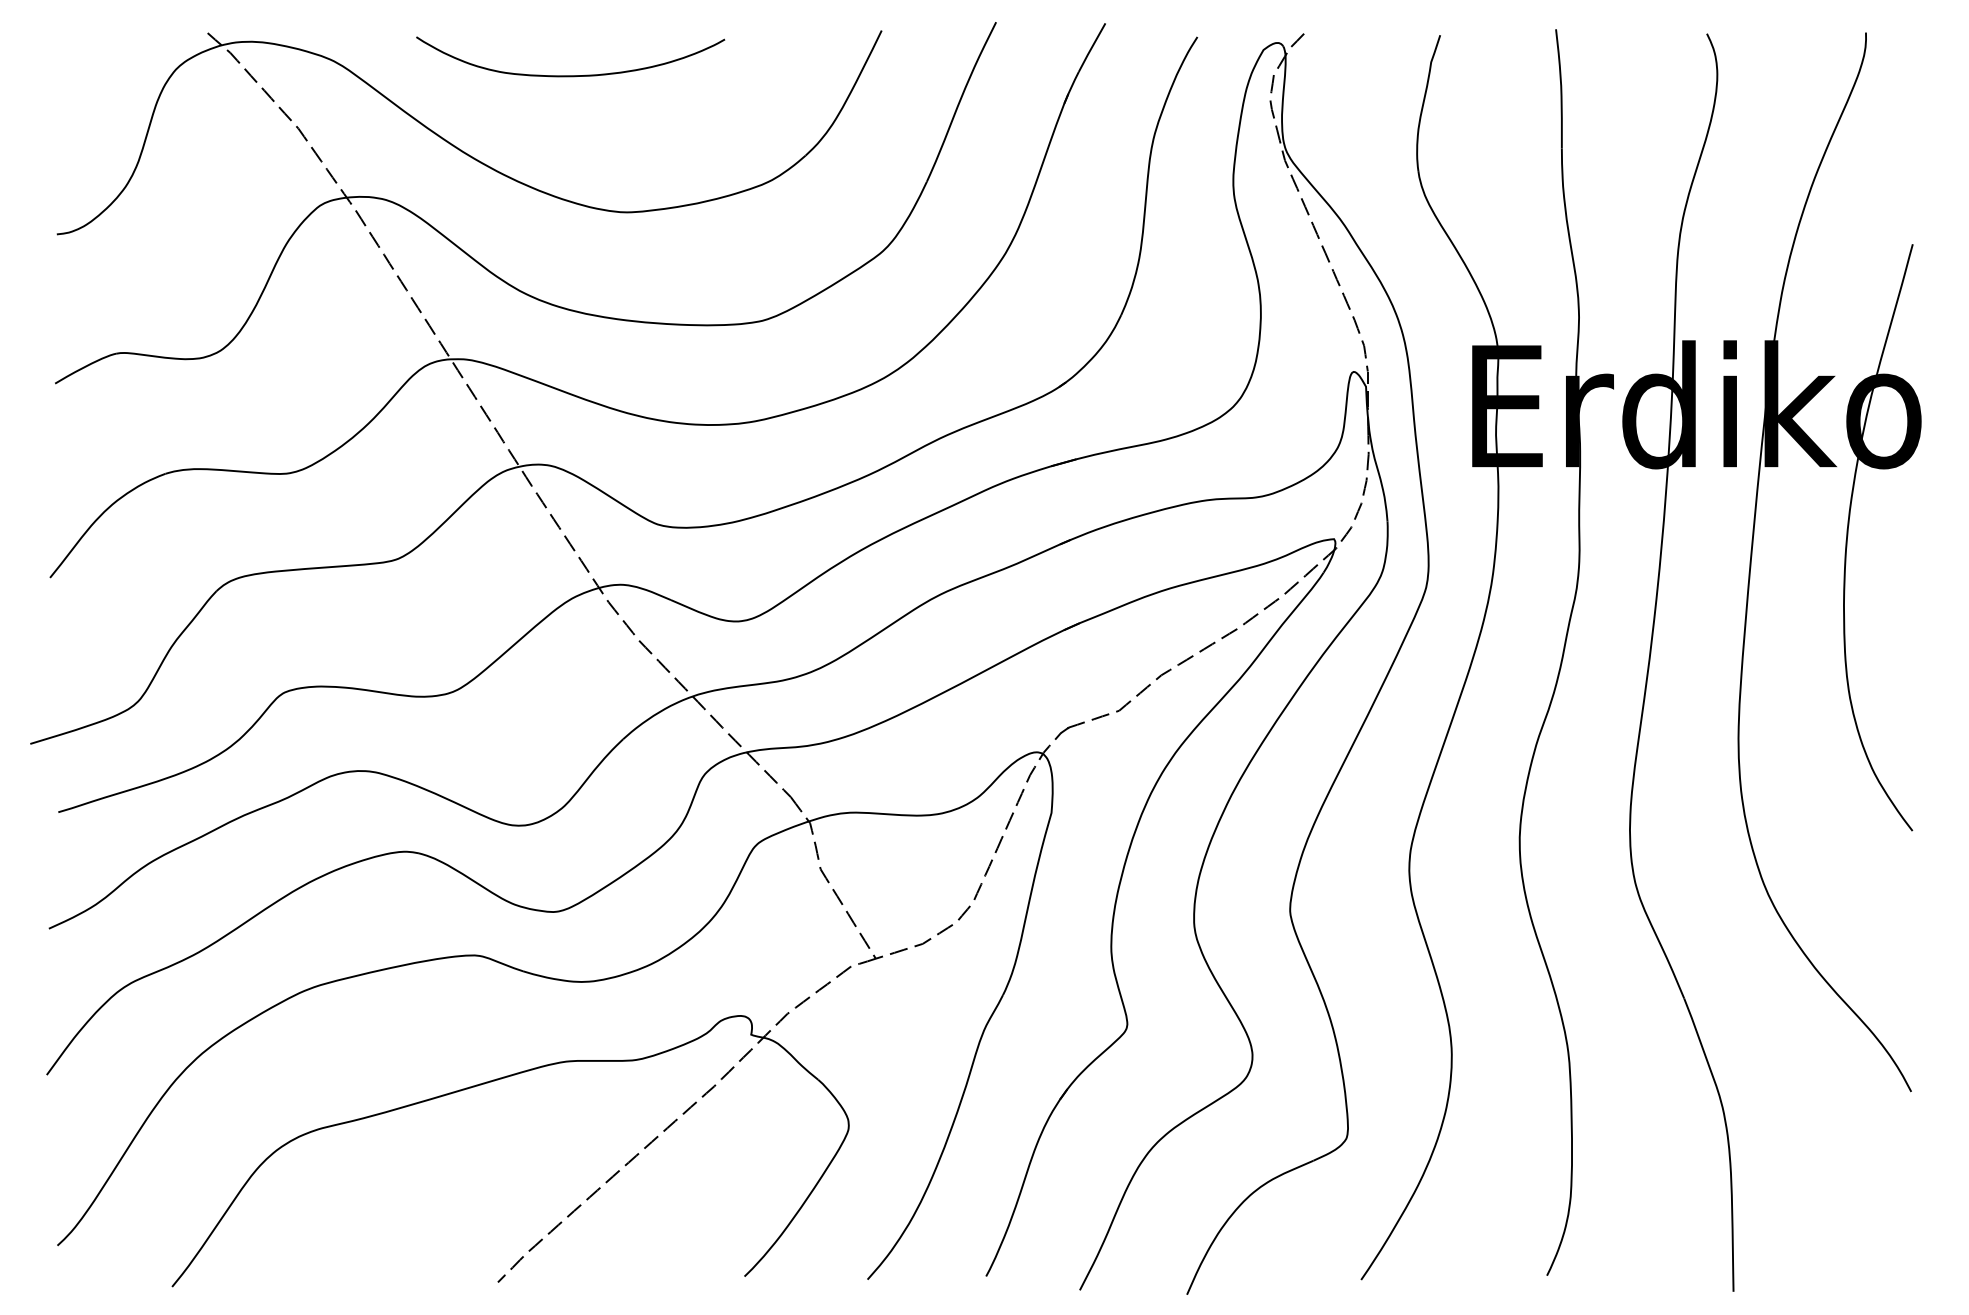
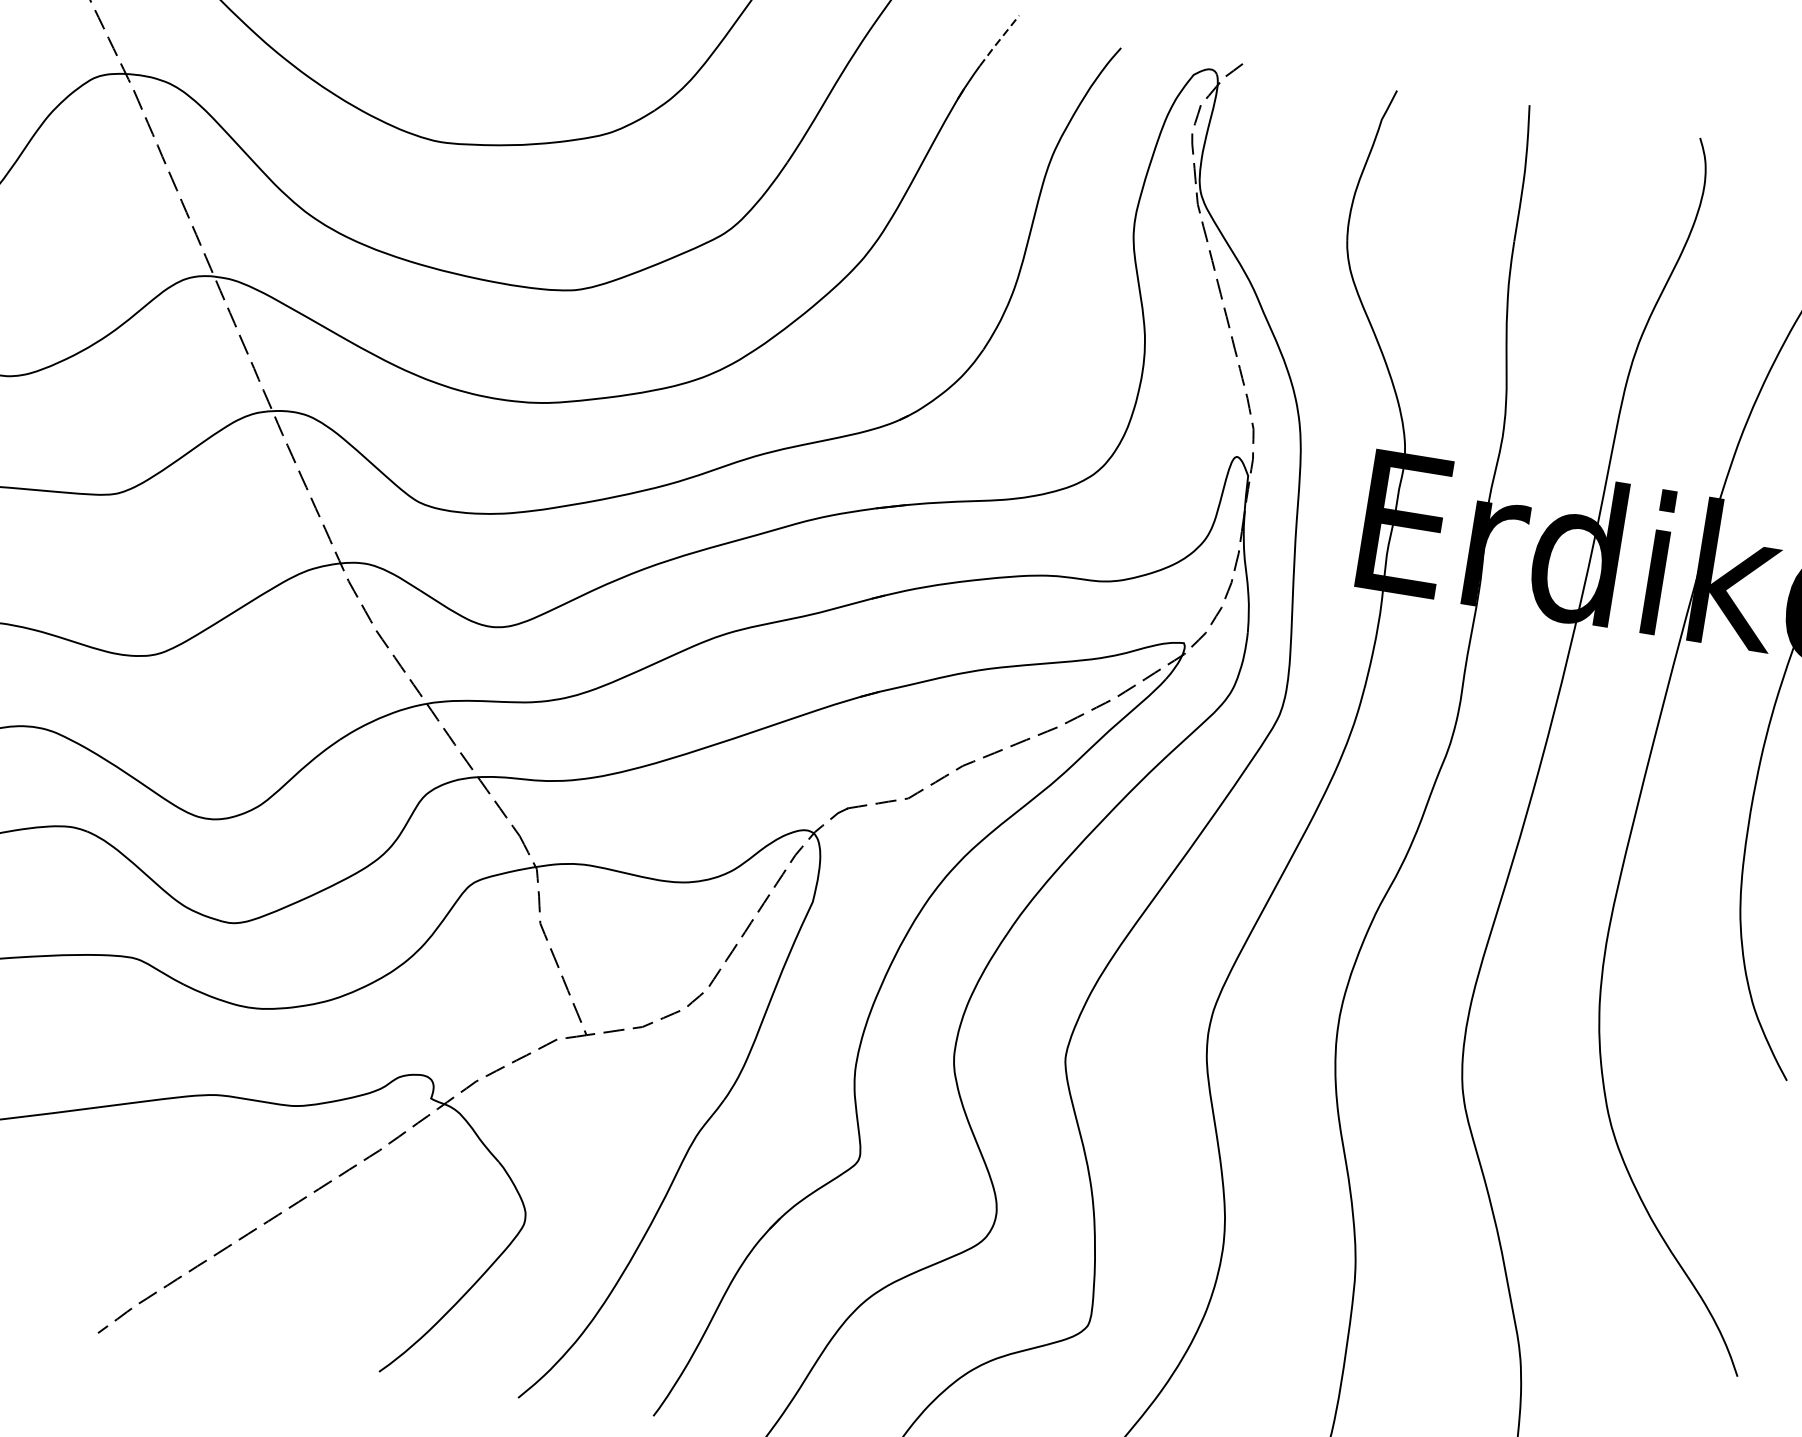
line: (1091, 47) -> (998, 40), solid -> dashed

